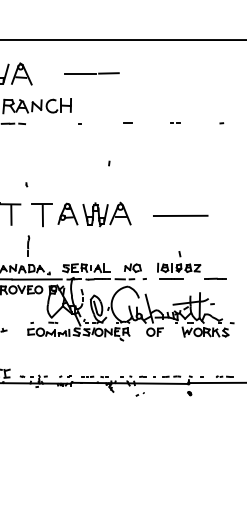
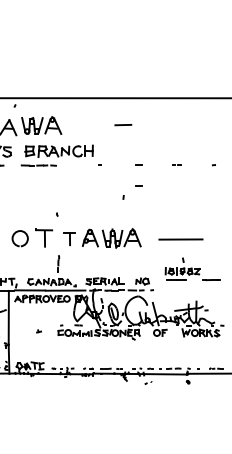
line: (80, 73) -> (100, 125), removed
line: (127, 148) -> (138, 185), added
part: (41, 214) -> (69, 238), size x0.7
part: (191, 265) -> (192, 269), moved

